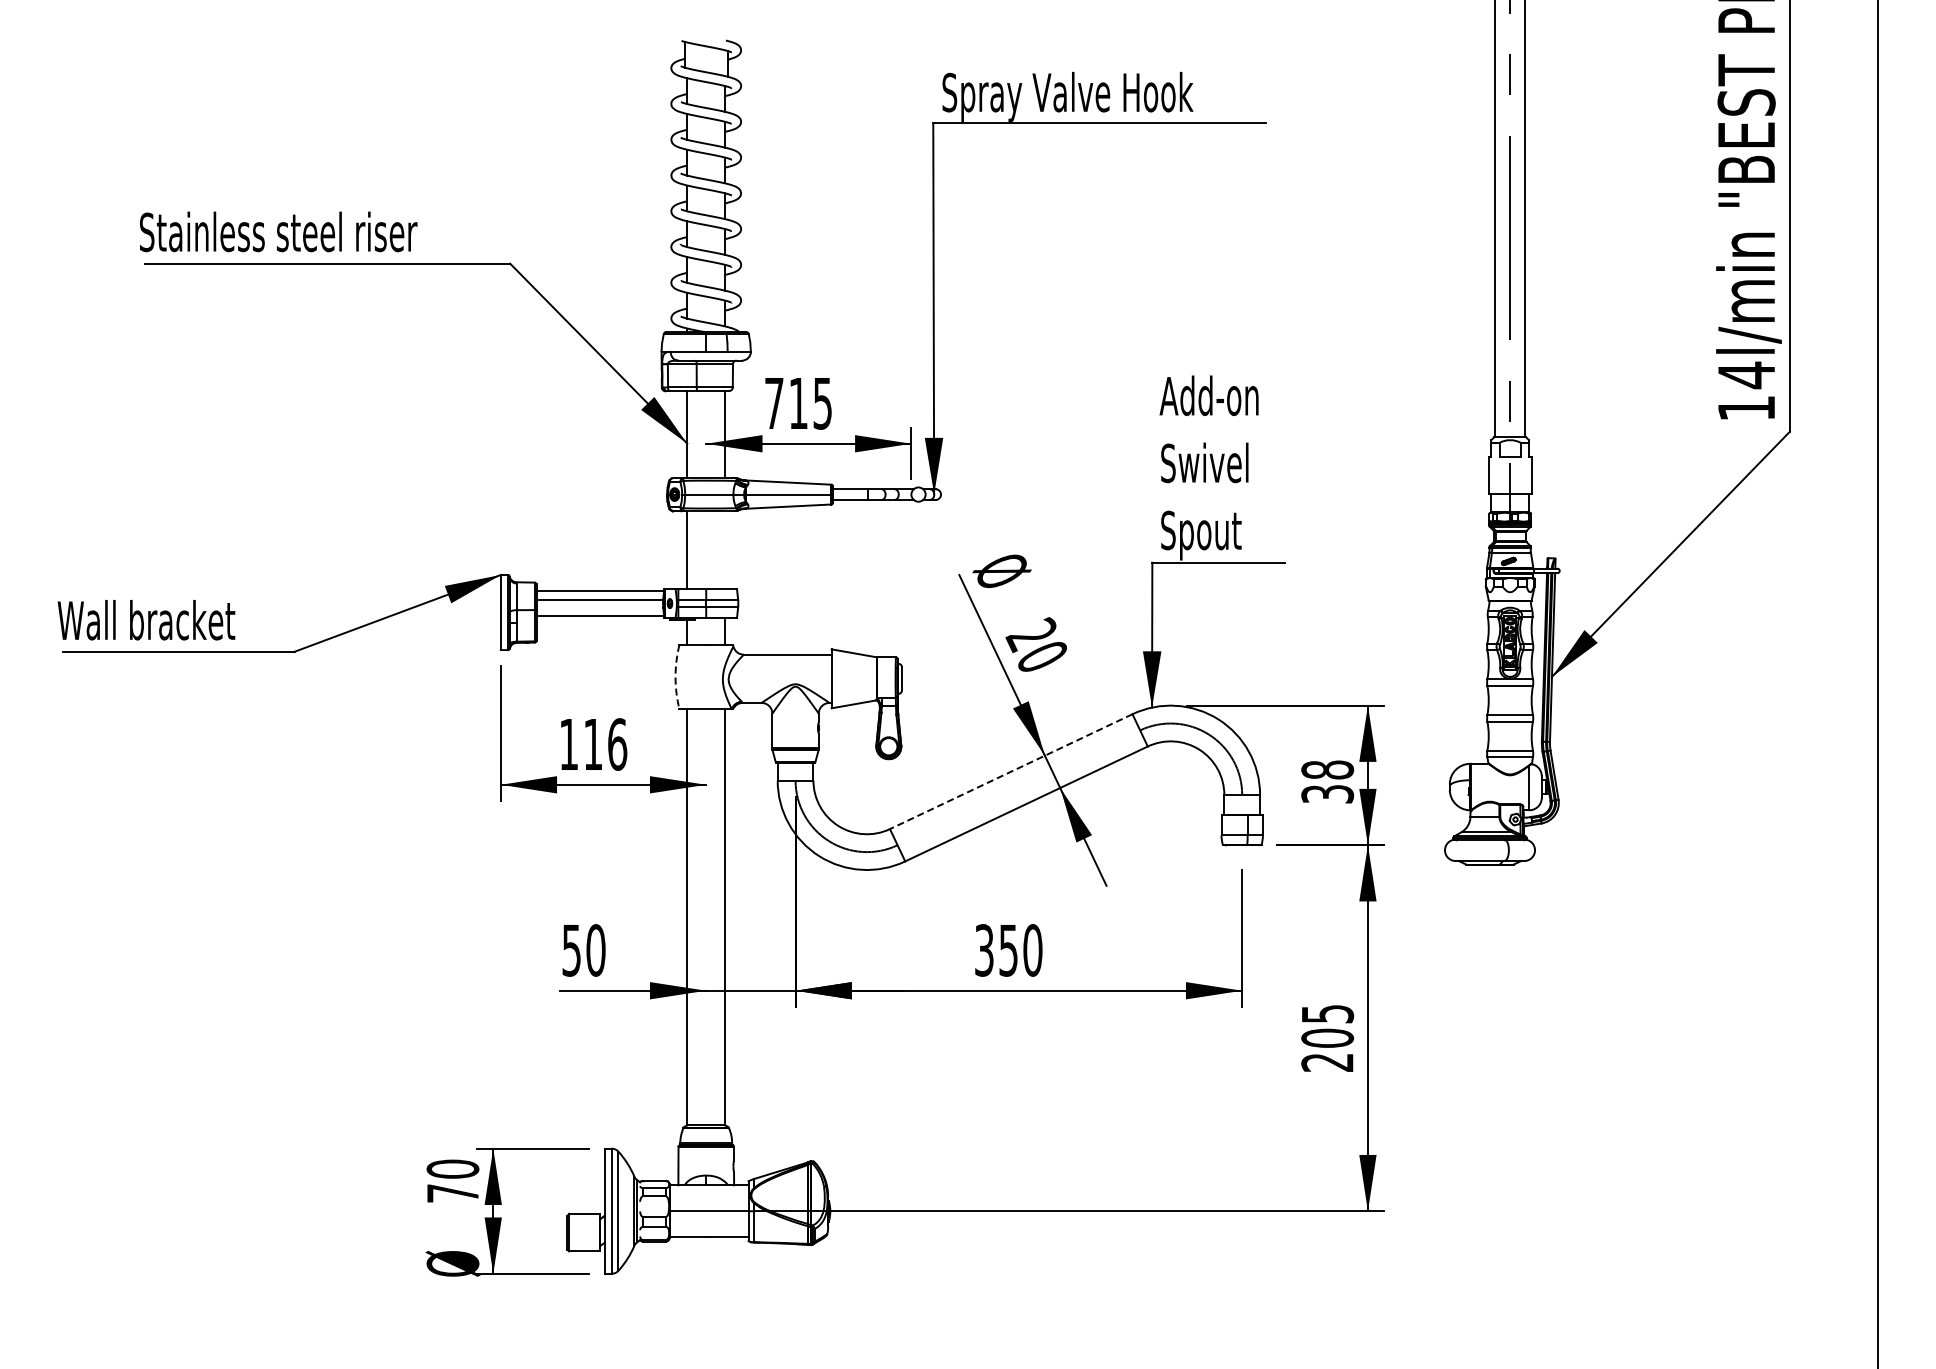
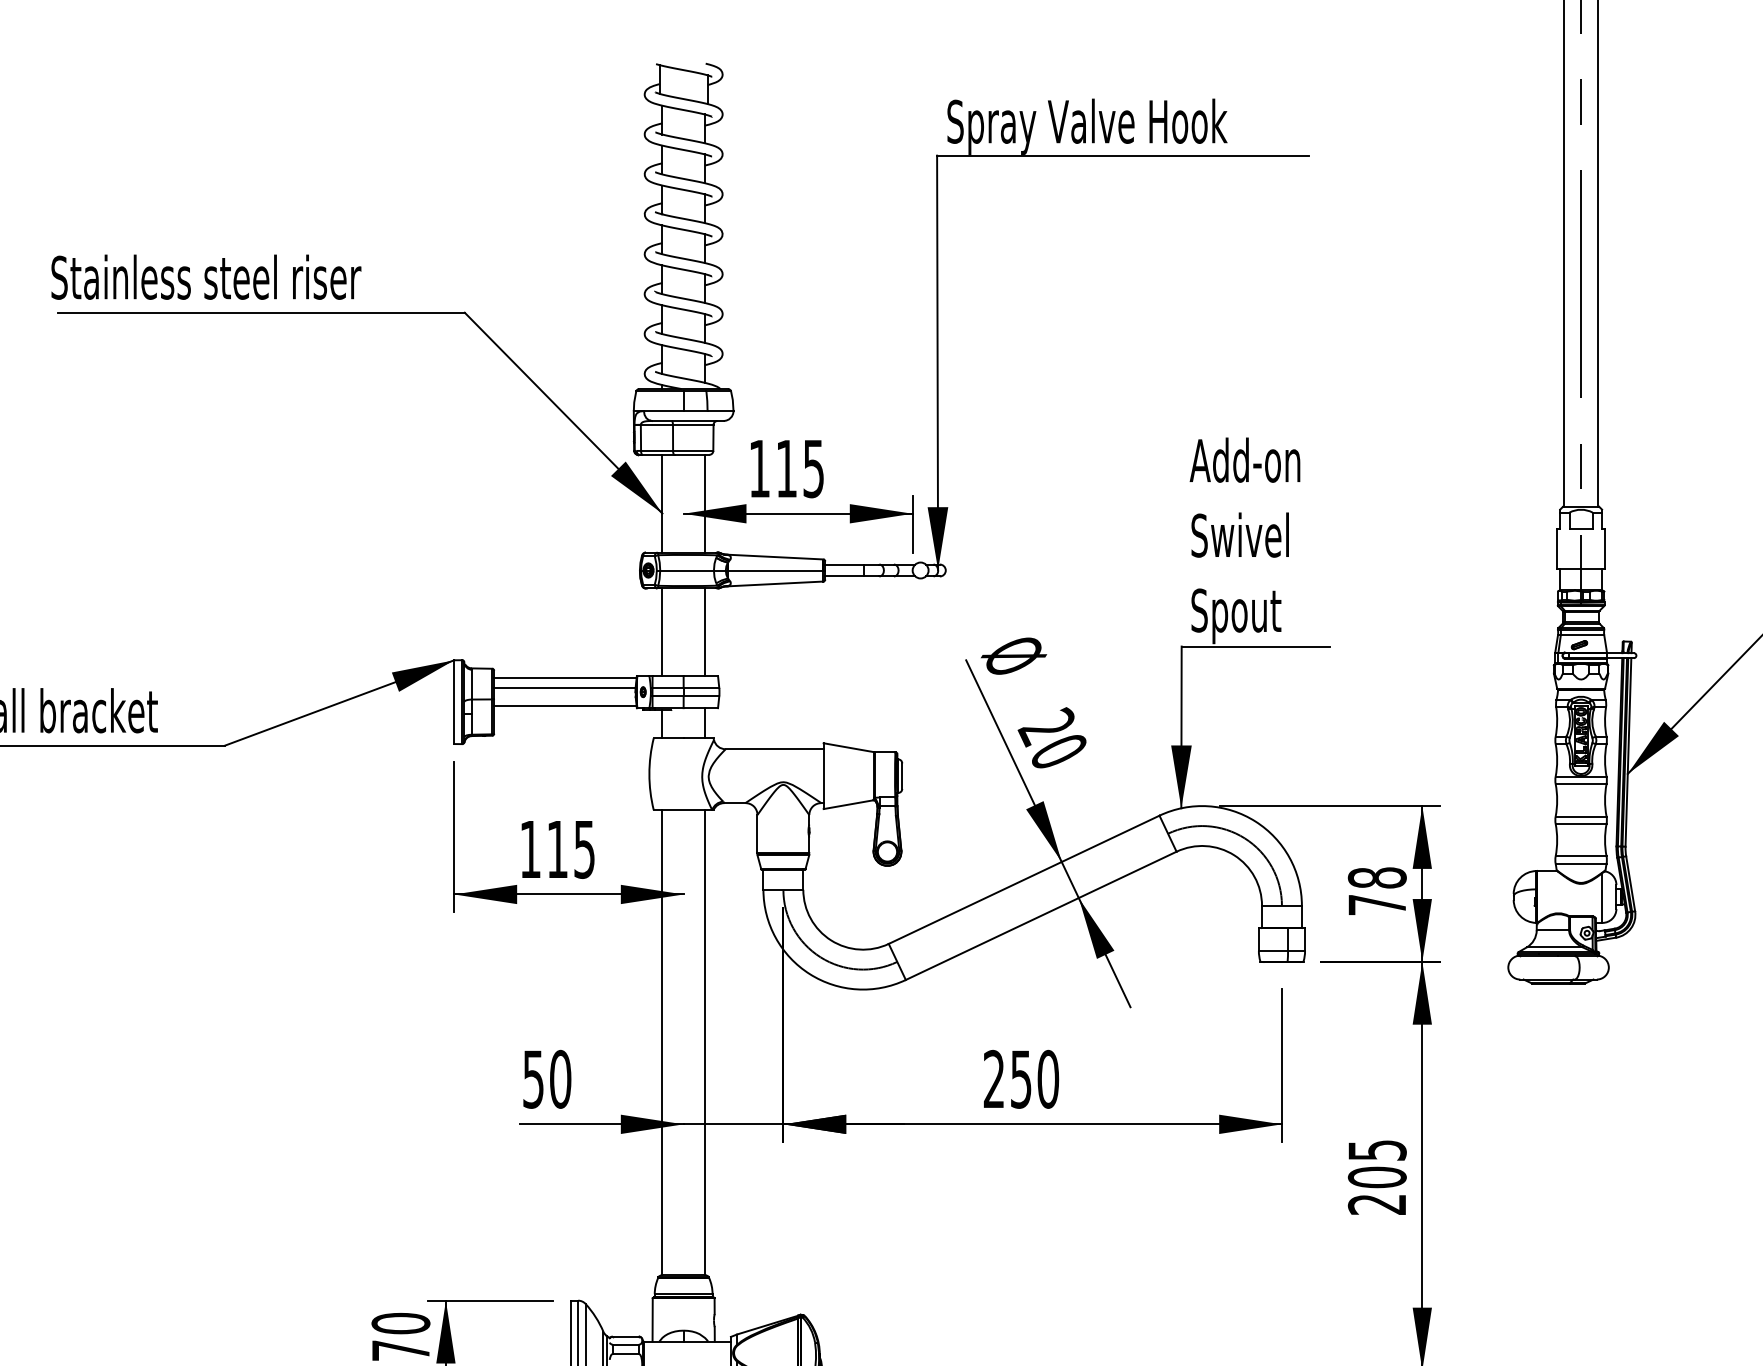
text: (774, 403) -> (759, 468), 715 -> 115
line: (725, 549) -> (705, 631), added
arc: (675, 677) -> (649, 774), dashed -> solid
text: (617, 744) -> (584, 849), 116 -> 115
line: (1010, 771) -> (1023, 879), dashed -> solid
text: (1327, 794) -> (1377, 905), 38 -> 78
text: (984, 950) -> (994, 1079), 350 -> 250

